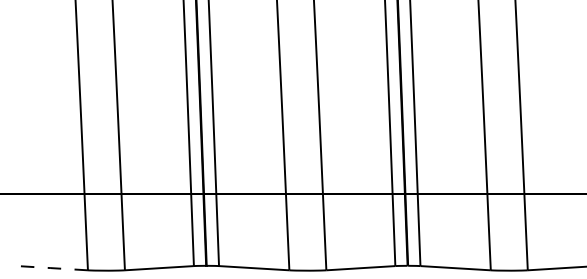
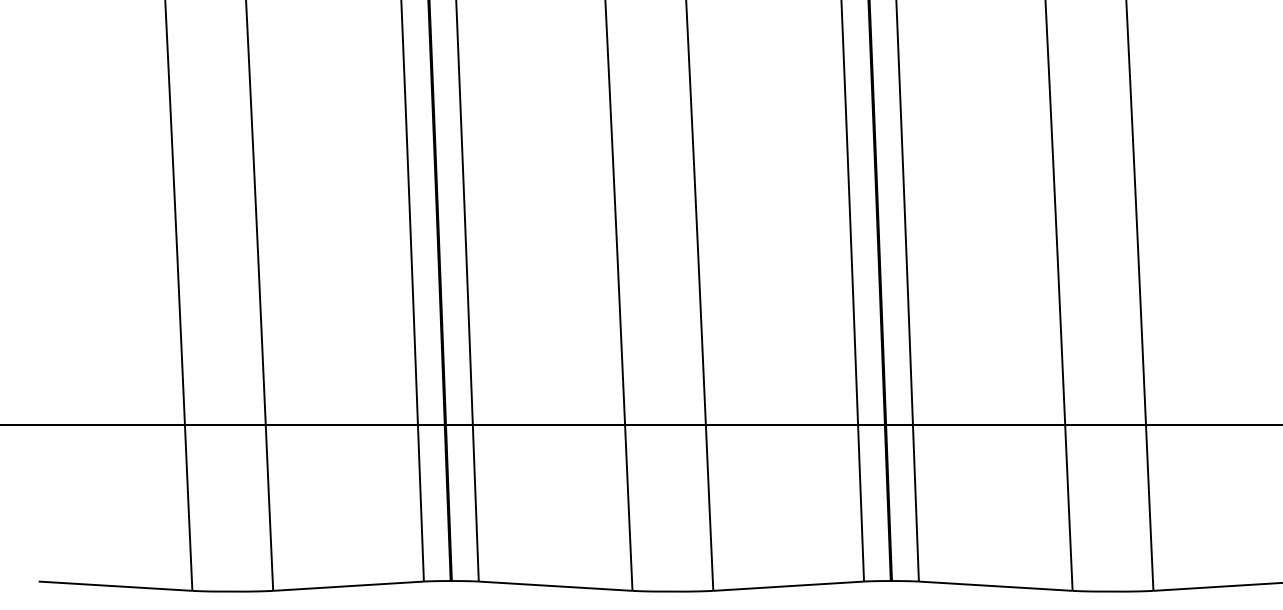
line: (52, 268) -> (114, 586), dashed -> solid

